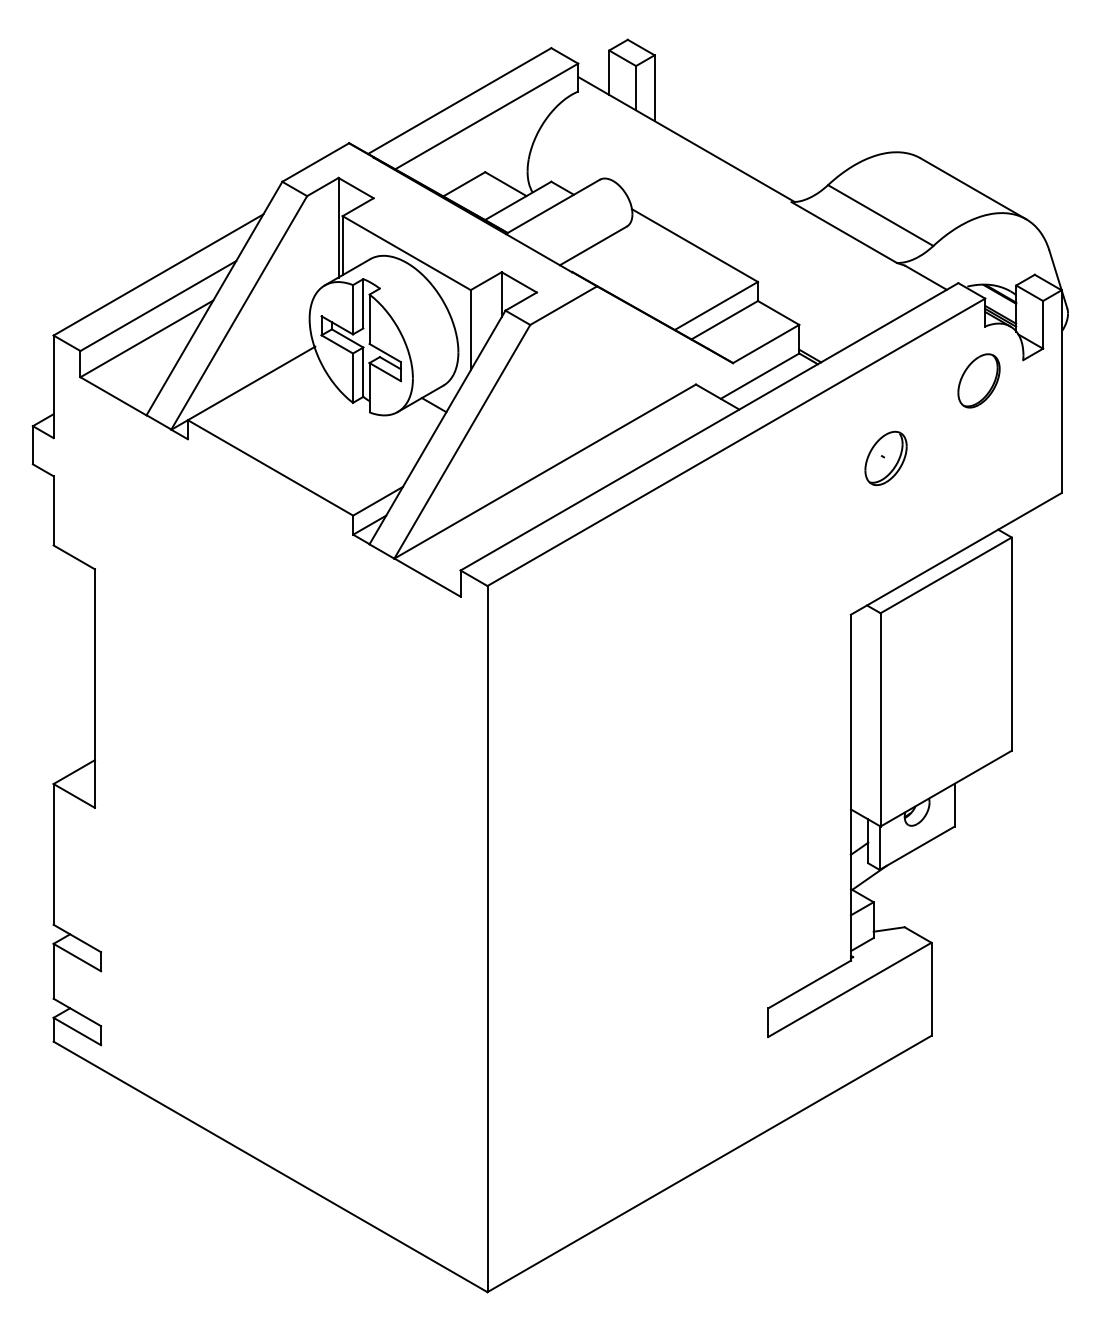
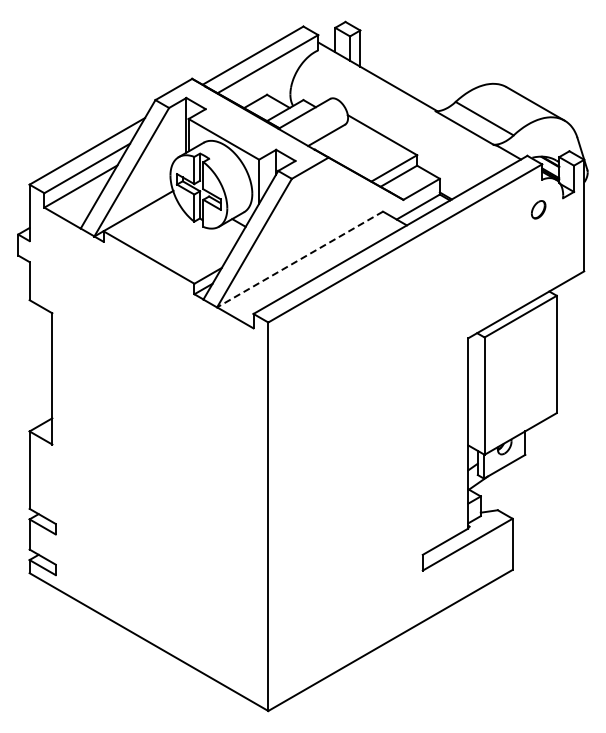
part: (978, 380) -> (538, 209), size x0.6
part: (885, 456) -> (487, 251), removed
line: (545, 471) -> (300, 259), solid -> dashed

